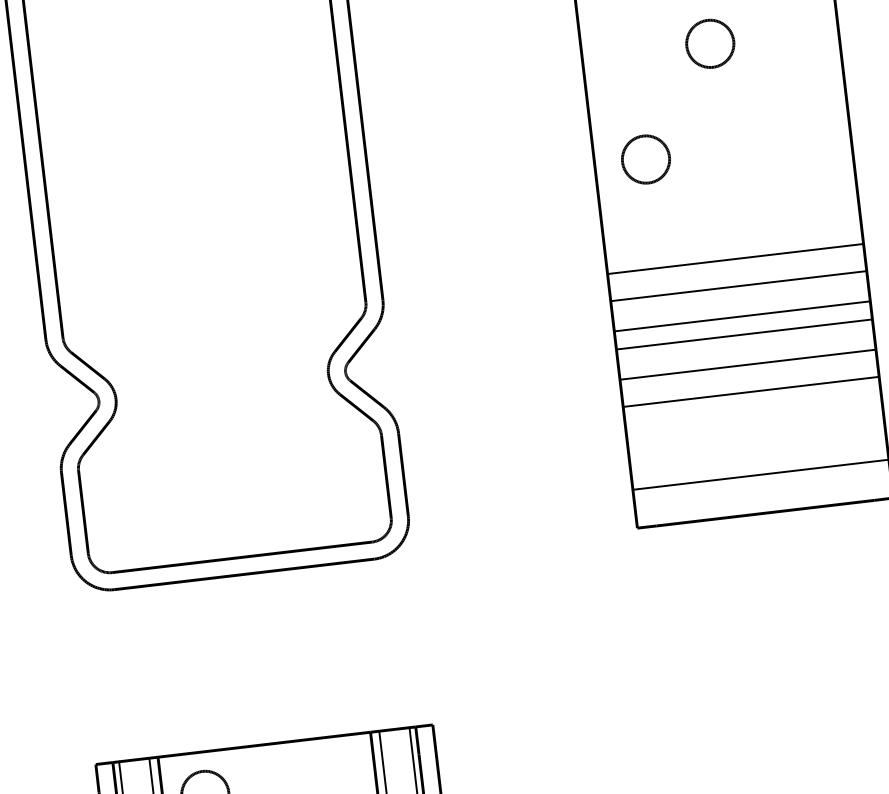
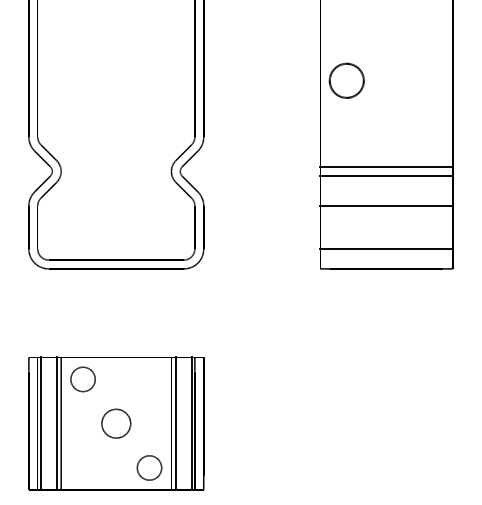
part: (709, 44) -> (386, 25), removed
part: (645, 159) -> (346, 80), size x1.4
line: (735, 259) -> (386, 137), removed
line: (738, 286) -> (386, 151), removed
line: (747, 364) -> (386, 191), removed

